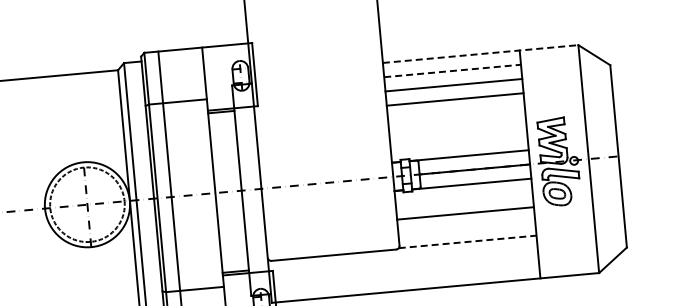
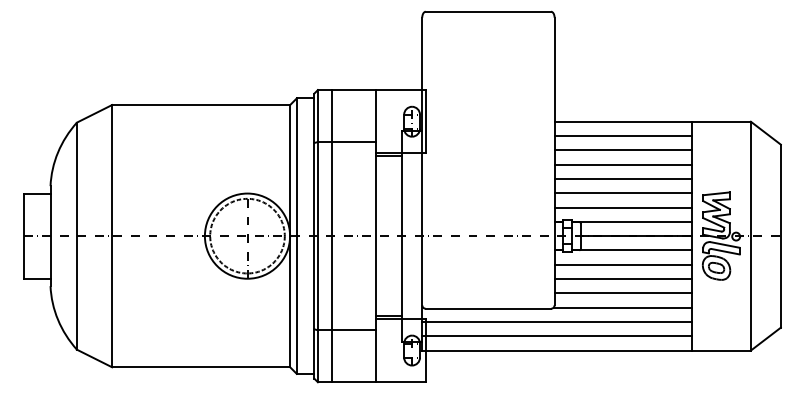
line: (481, 53) -> (653, 121), dashed -> solid
line: (452, 71) -> (623, 136), dashed -> solid
line: (455, 113) -> (622, 178), added
line: (457, 128) -> (622, 193), added
line: (458, 142) -> (622, 207), added
line: (463, 198) -> (622, 264), added
line: (466, 227) -> (622, 293), added
line: (468, 241) -> (623, 307), dashed -> solid
line: (402, 261) -> (556, 321), added
line: (404, 276) -> (556, 336), added

